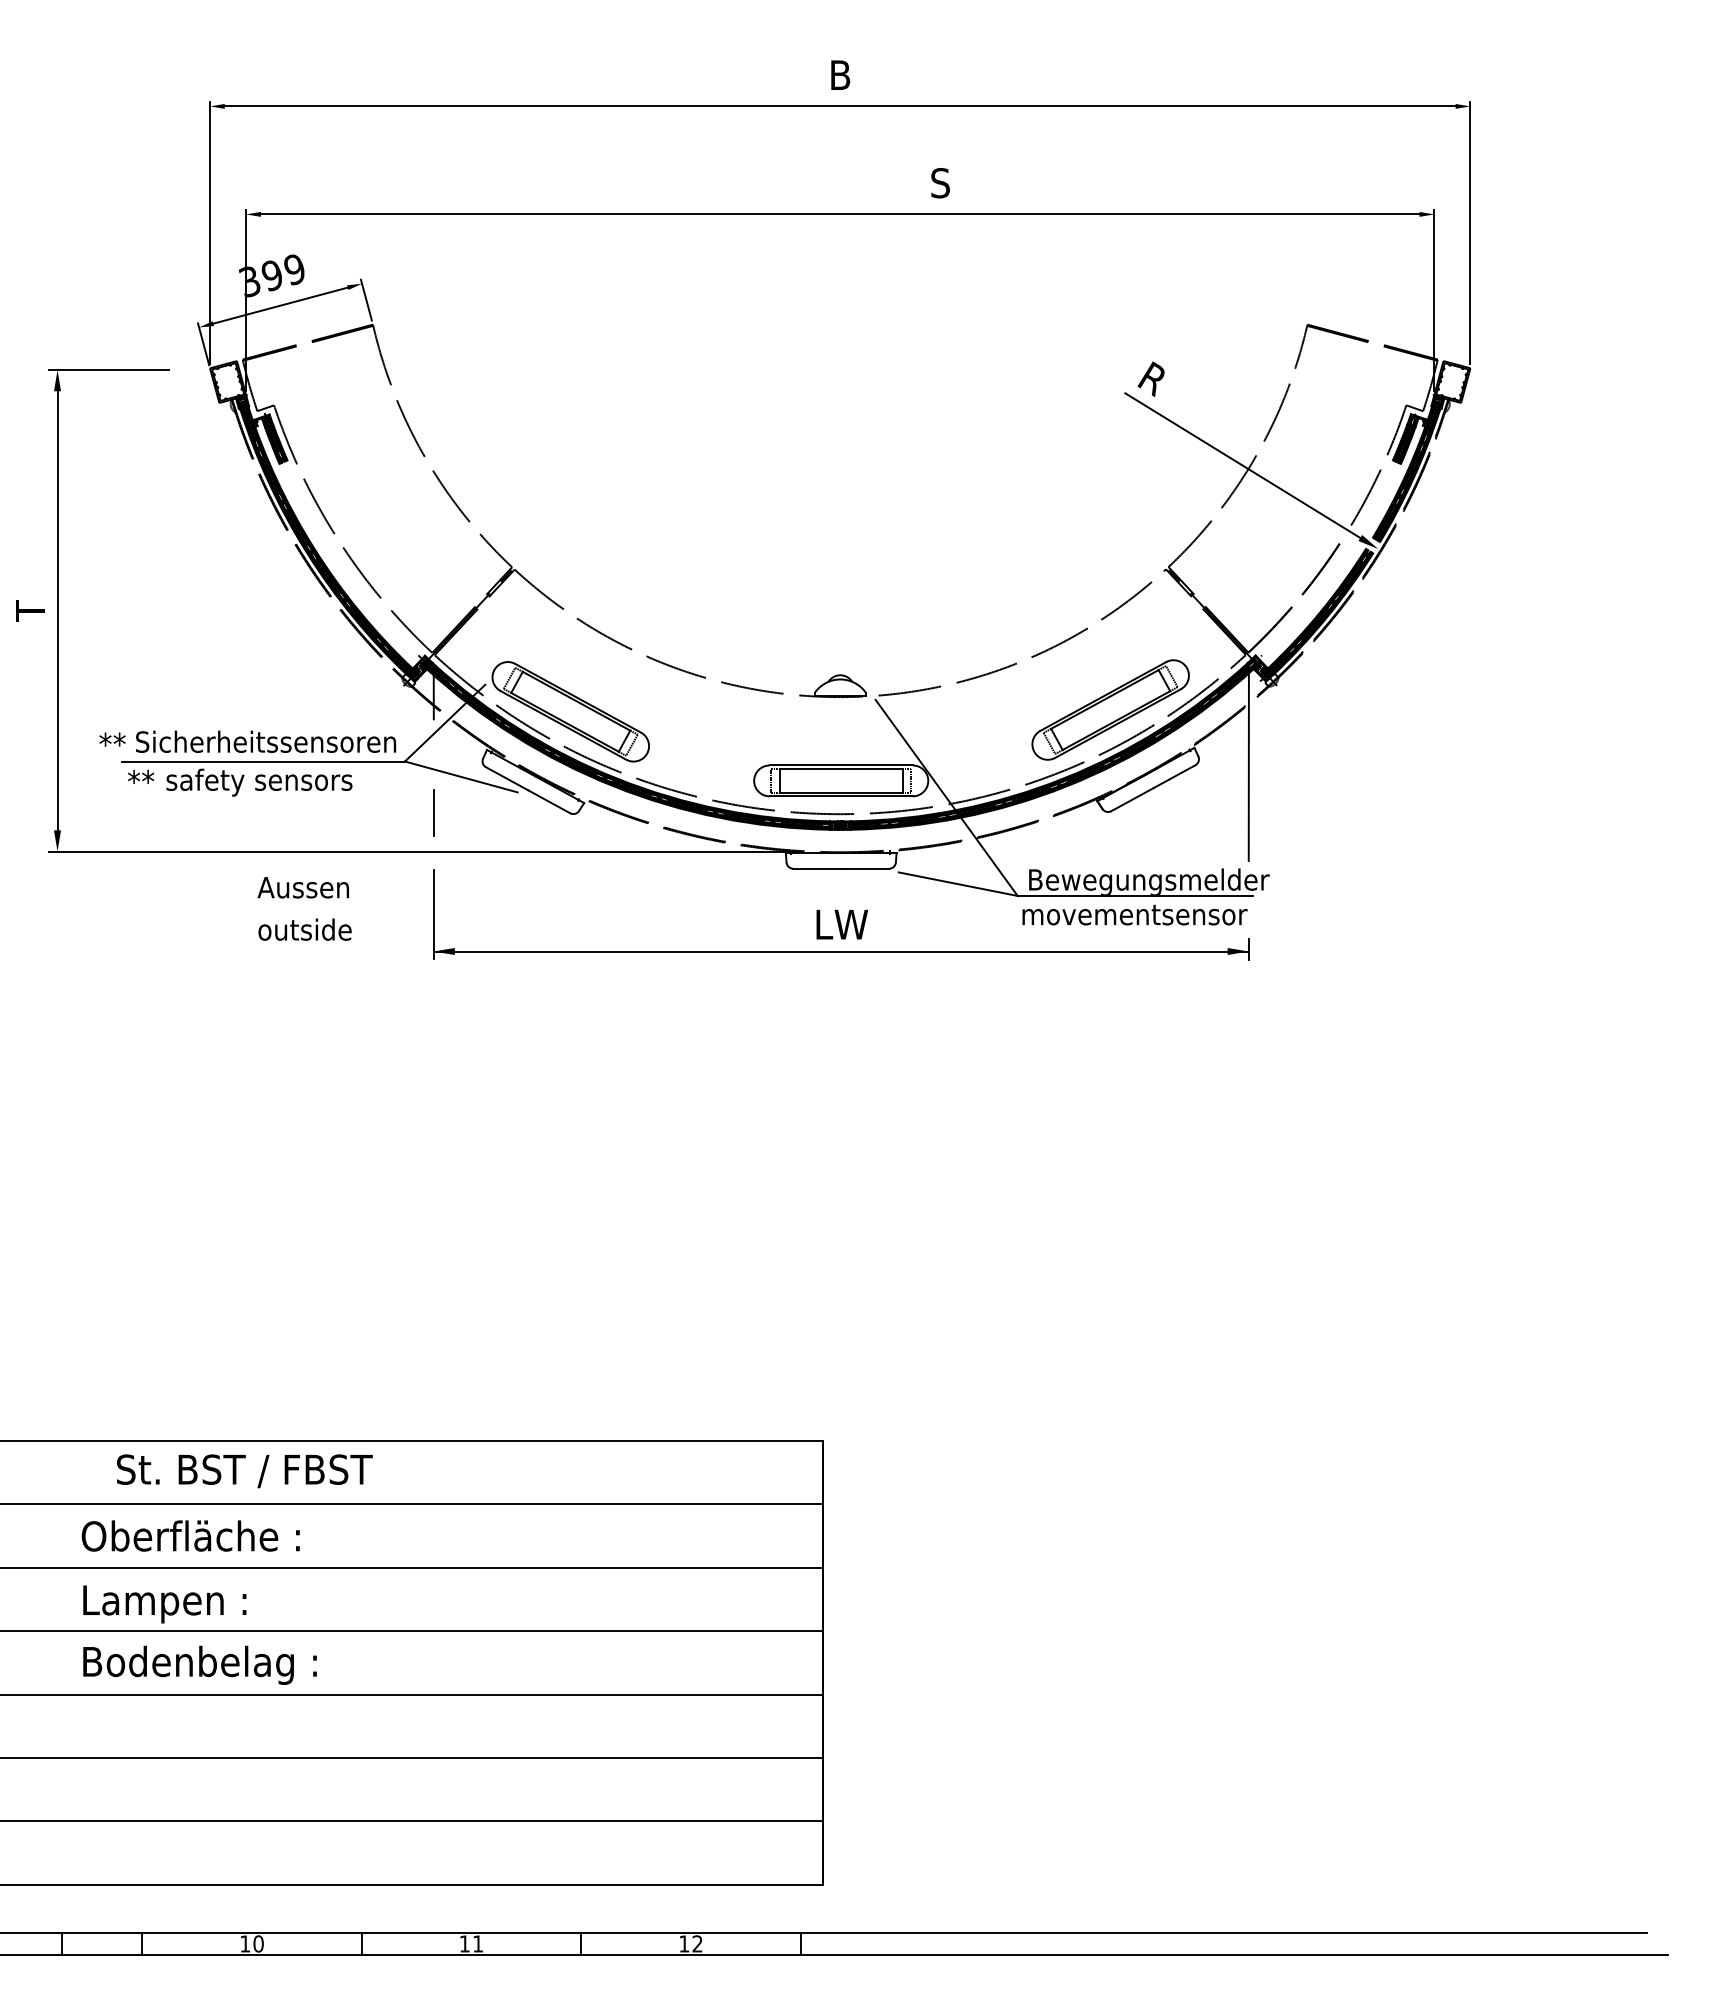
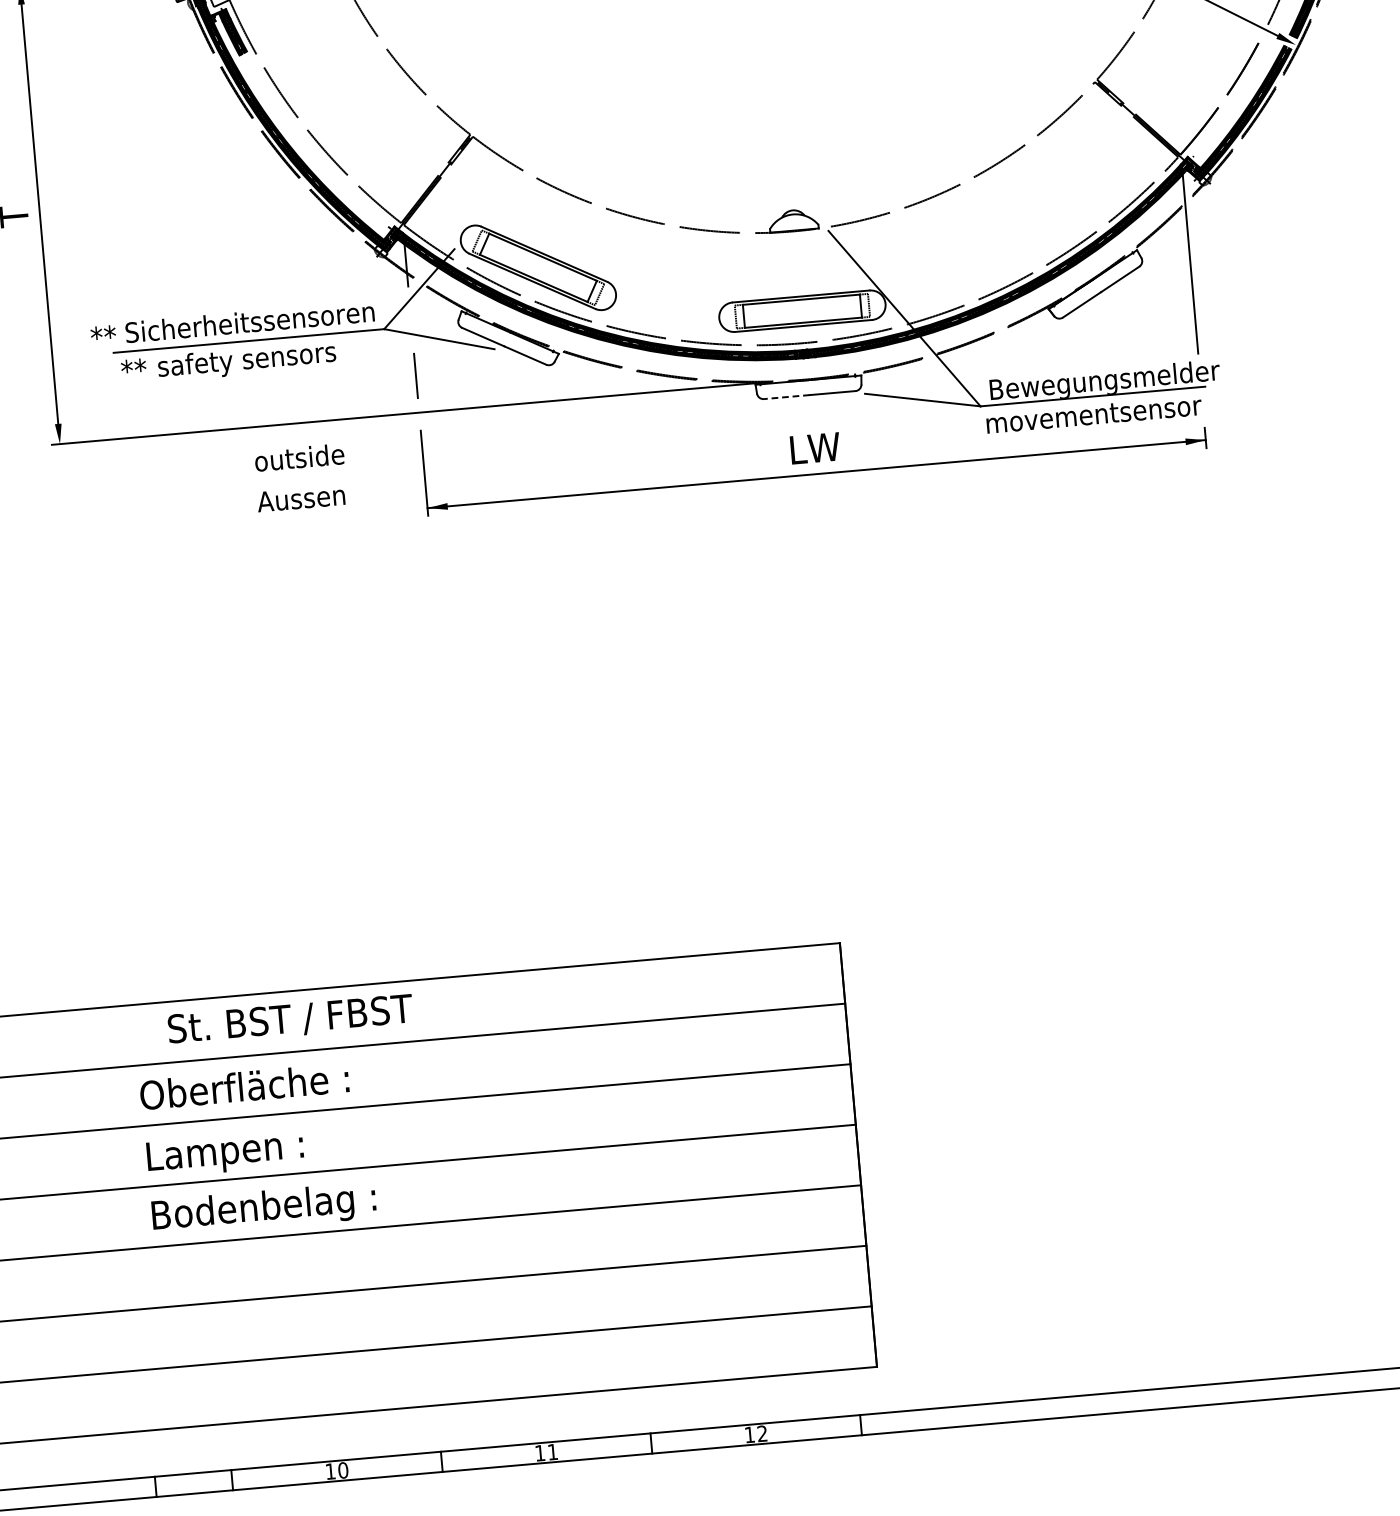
part: (1110, 709) -> (1053, 220), removed
line: (817, 868) -> (787, 396), solid -> dashed
text: (304, 887) -> (298, 457), Aussen -> outside
text: (304, 929) -> (302, 497), outside -> Aussen

